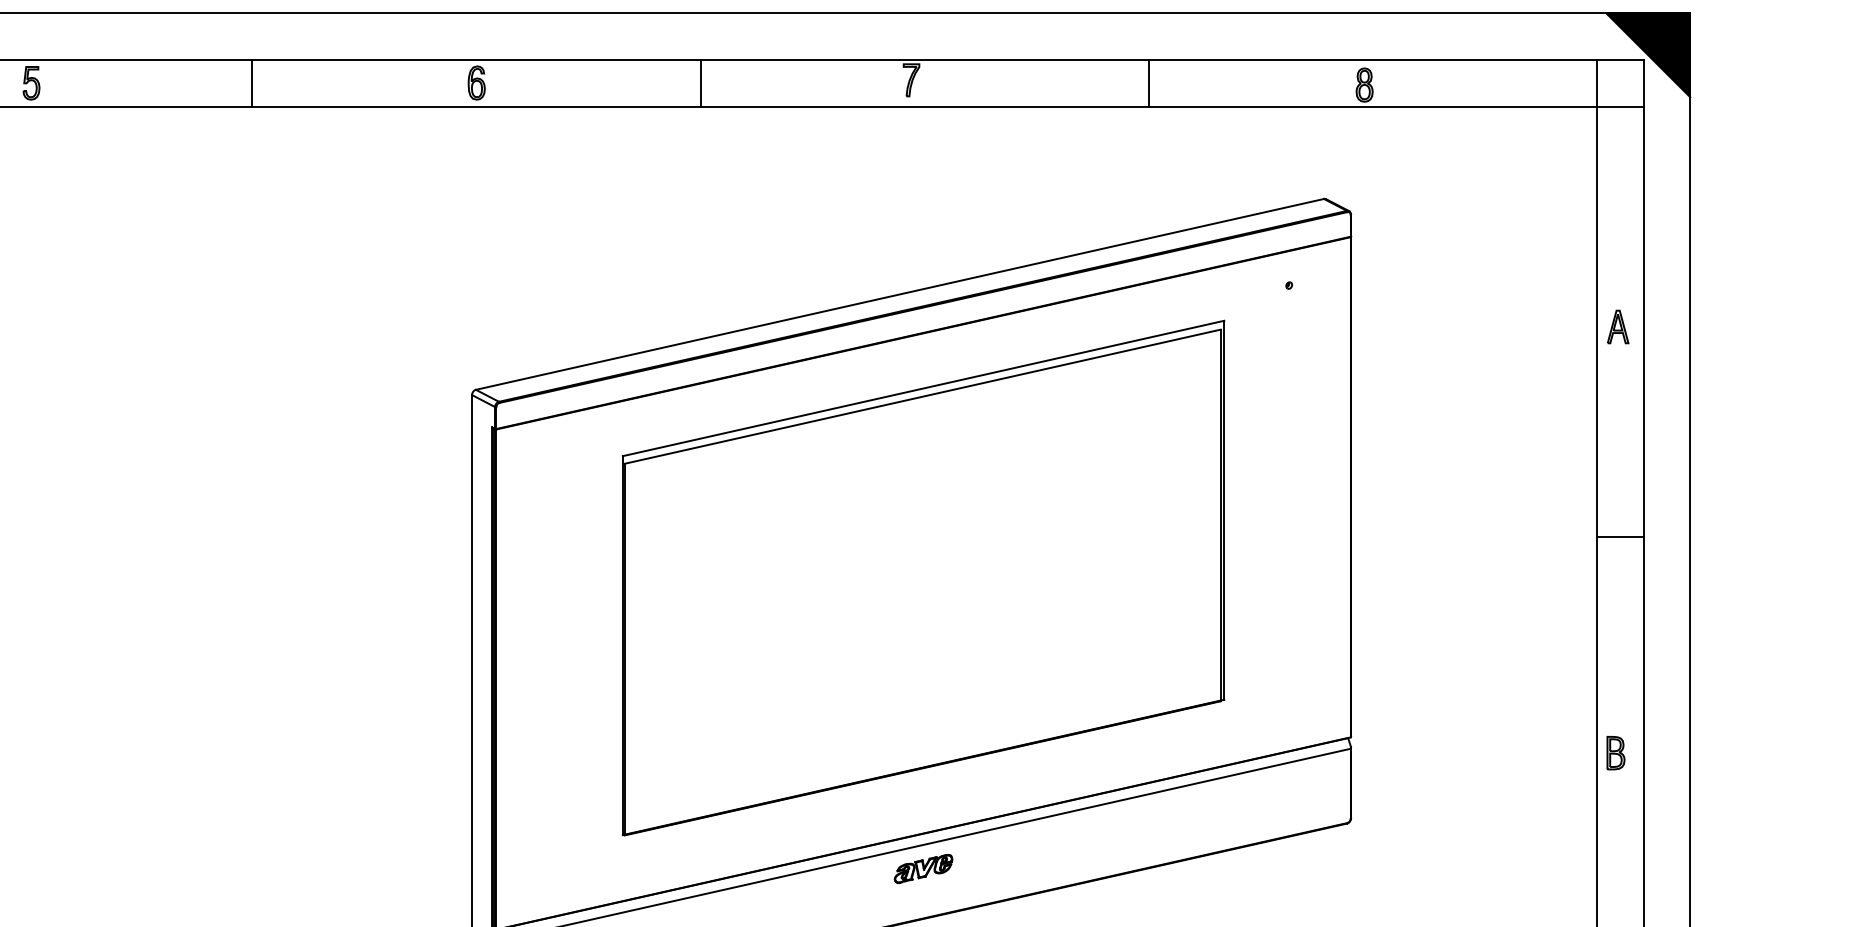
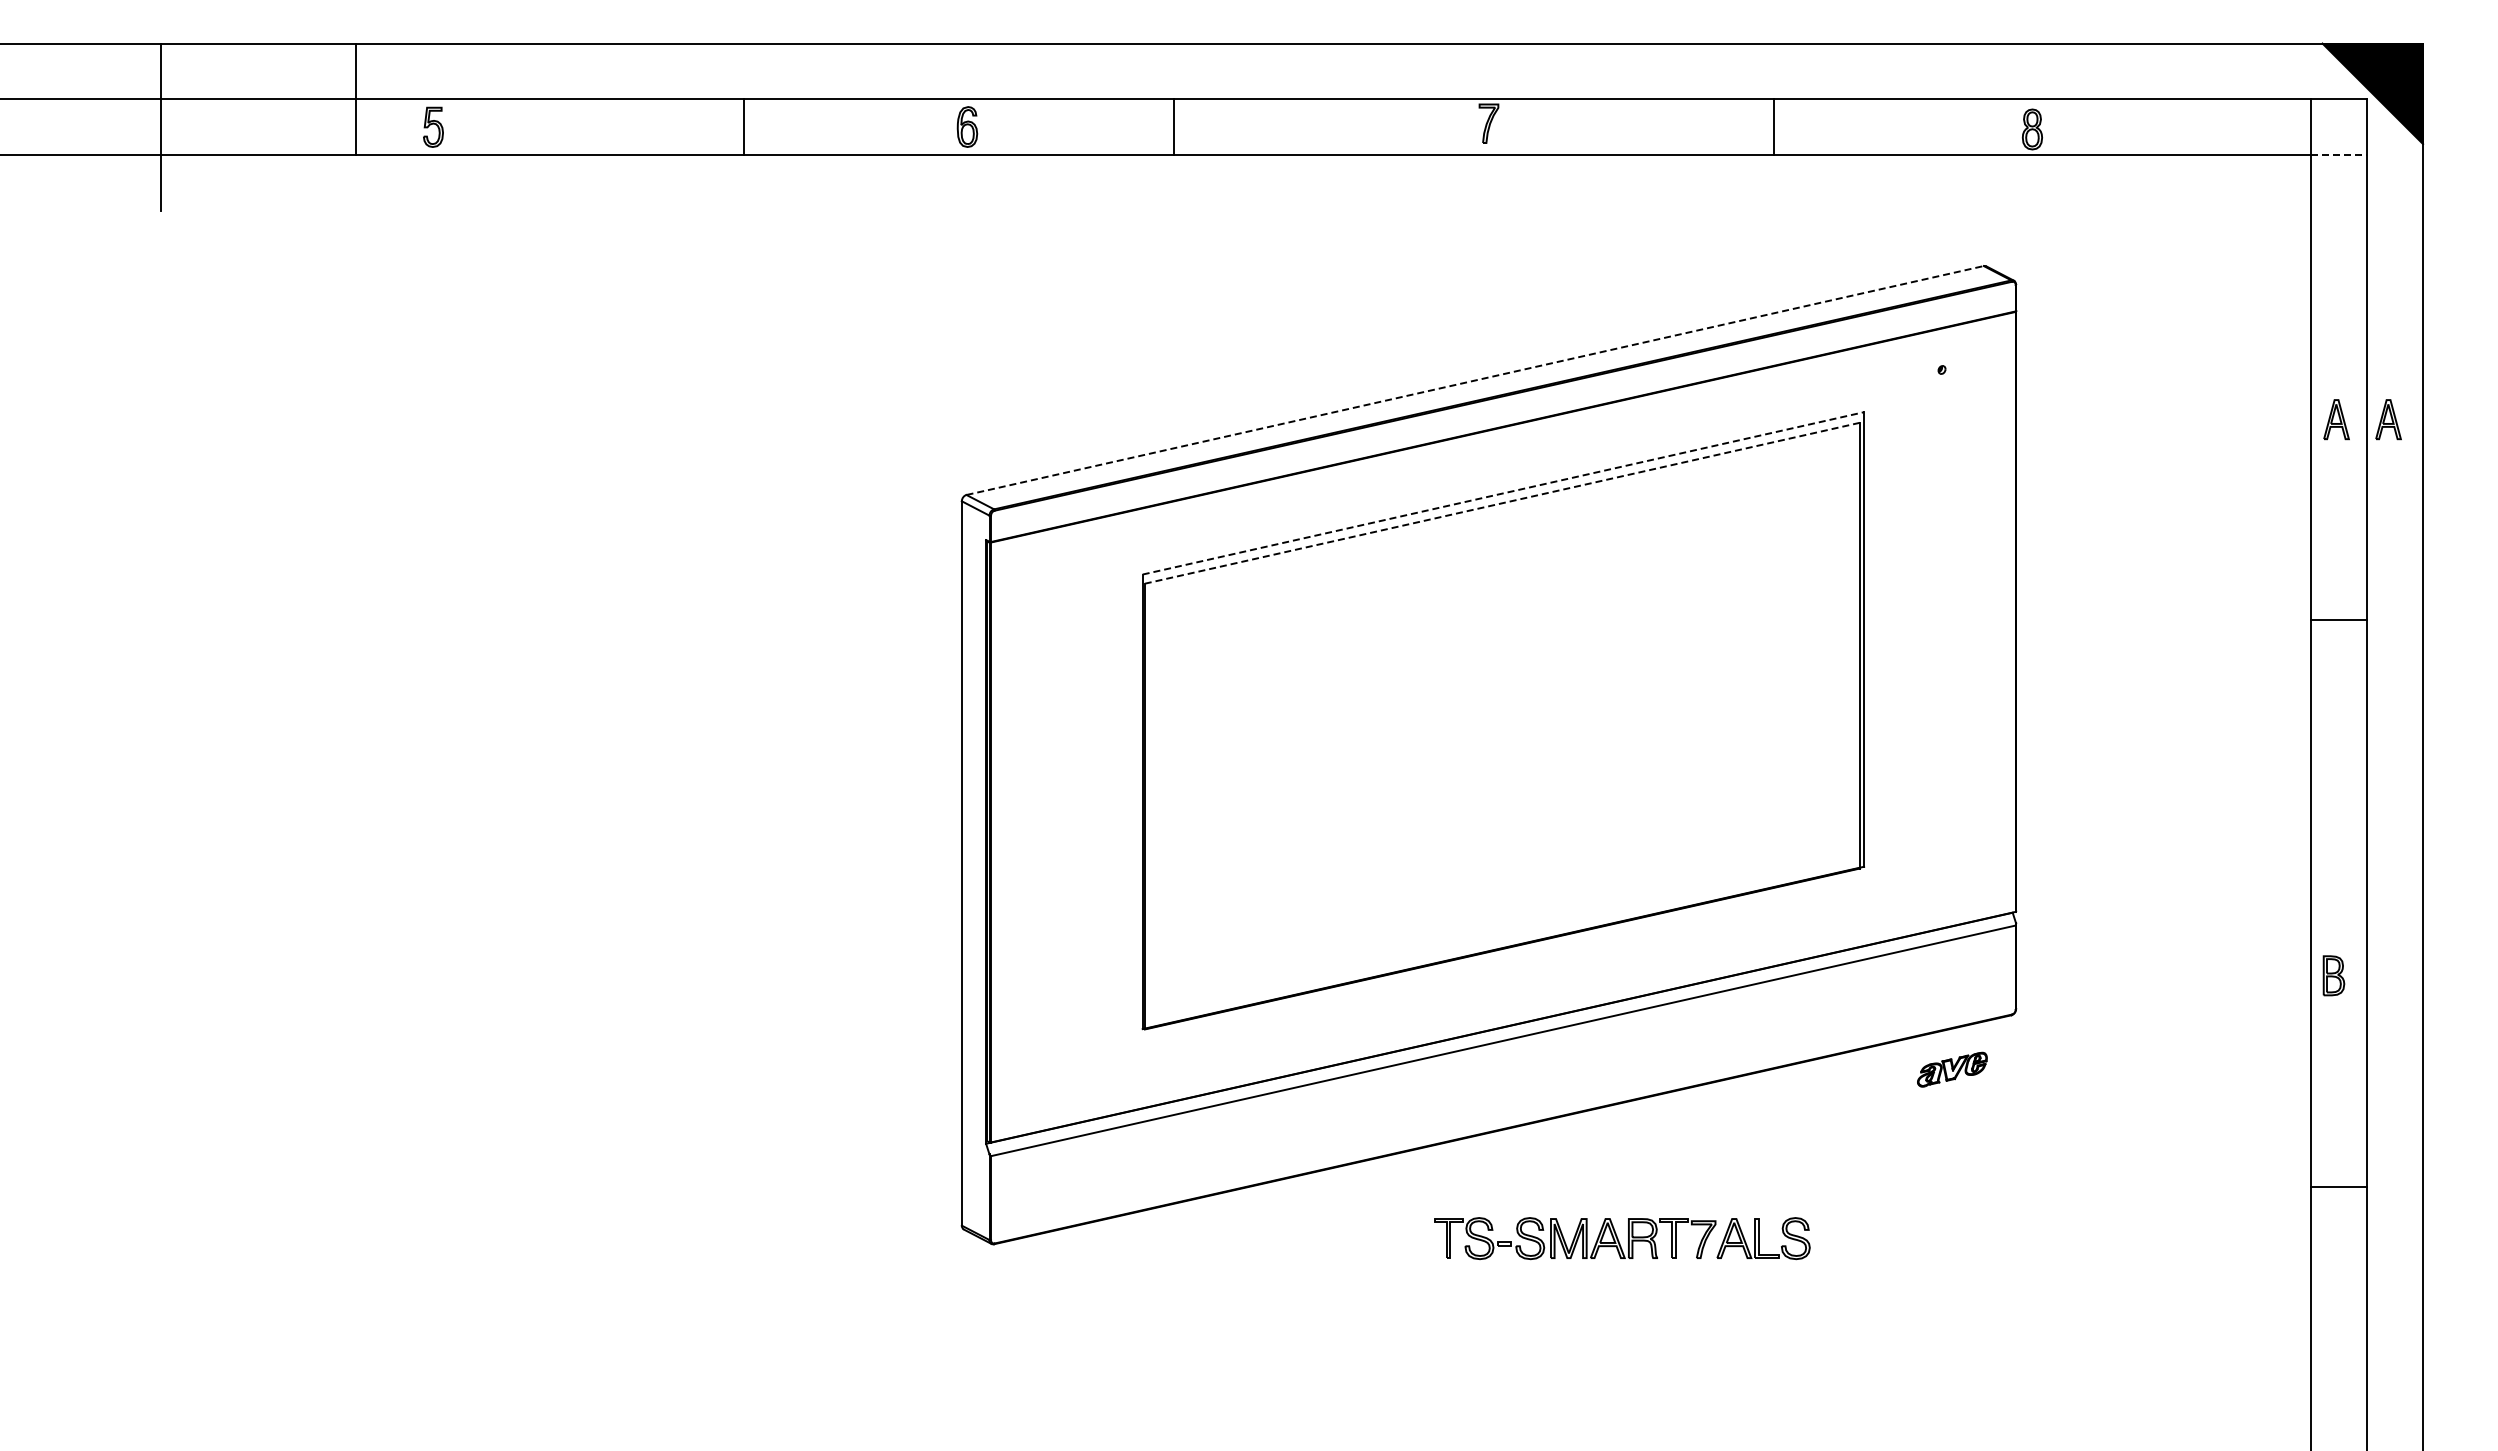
line: (252, 83) -> (744, 127), moved
line: (701, 83) -> (1174, 127), moved
line: (1620, 106) -> (2339, 155), solid -> dashed
line: (900, 294) -> (1475, 380), solid -> dashed
part: (1661, 326) -> (2388, 419), added
line: (923, 388) -> (1503, 493), solid -> dashed
line: (921, 396) -> (1501, 503), solid -> dashed
line: (1620, 536) -> (2339, 620), moved
part: (1615, 752) -> (2333, 975), moved
part: (923, 868) -> (1952, 1069), moved

